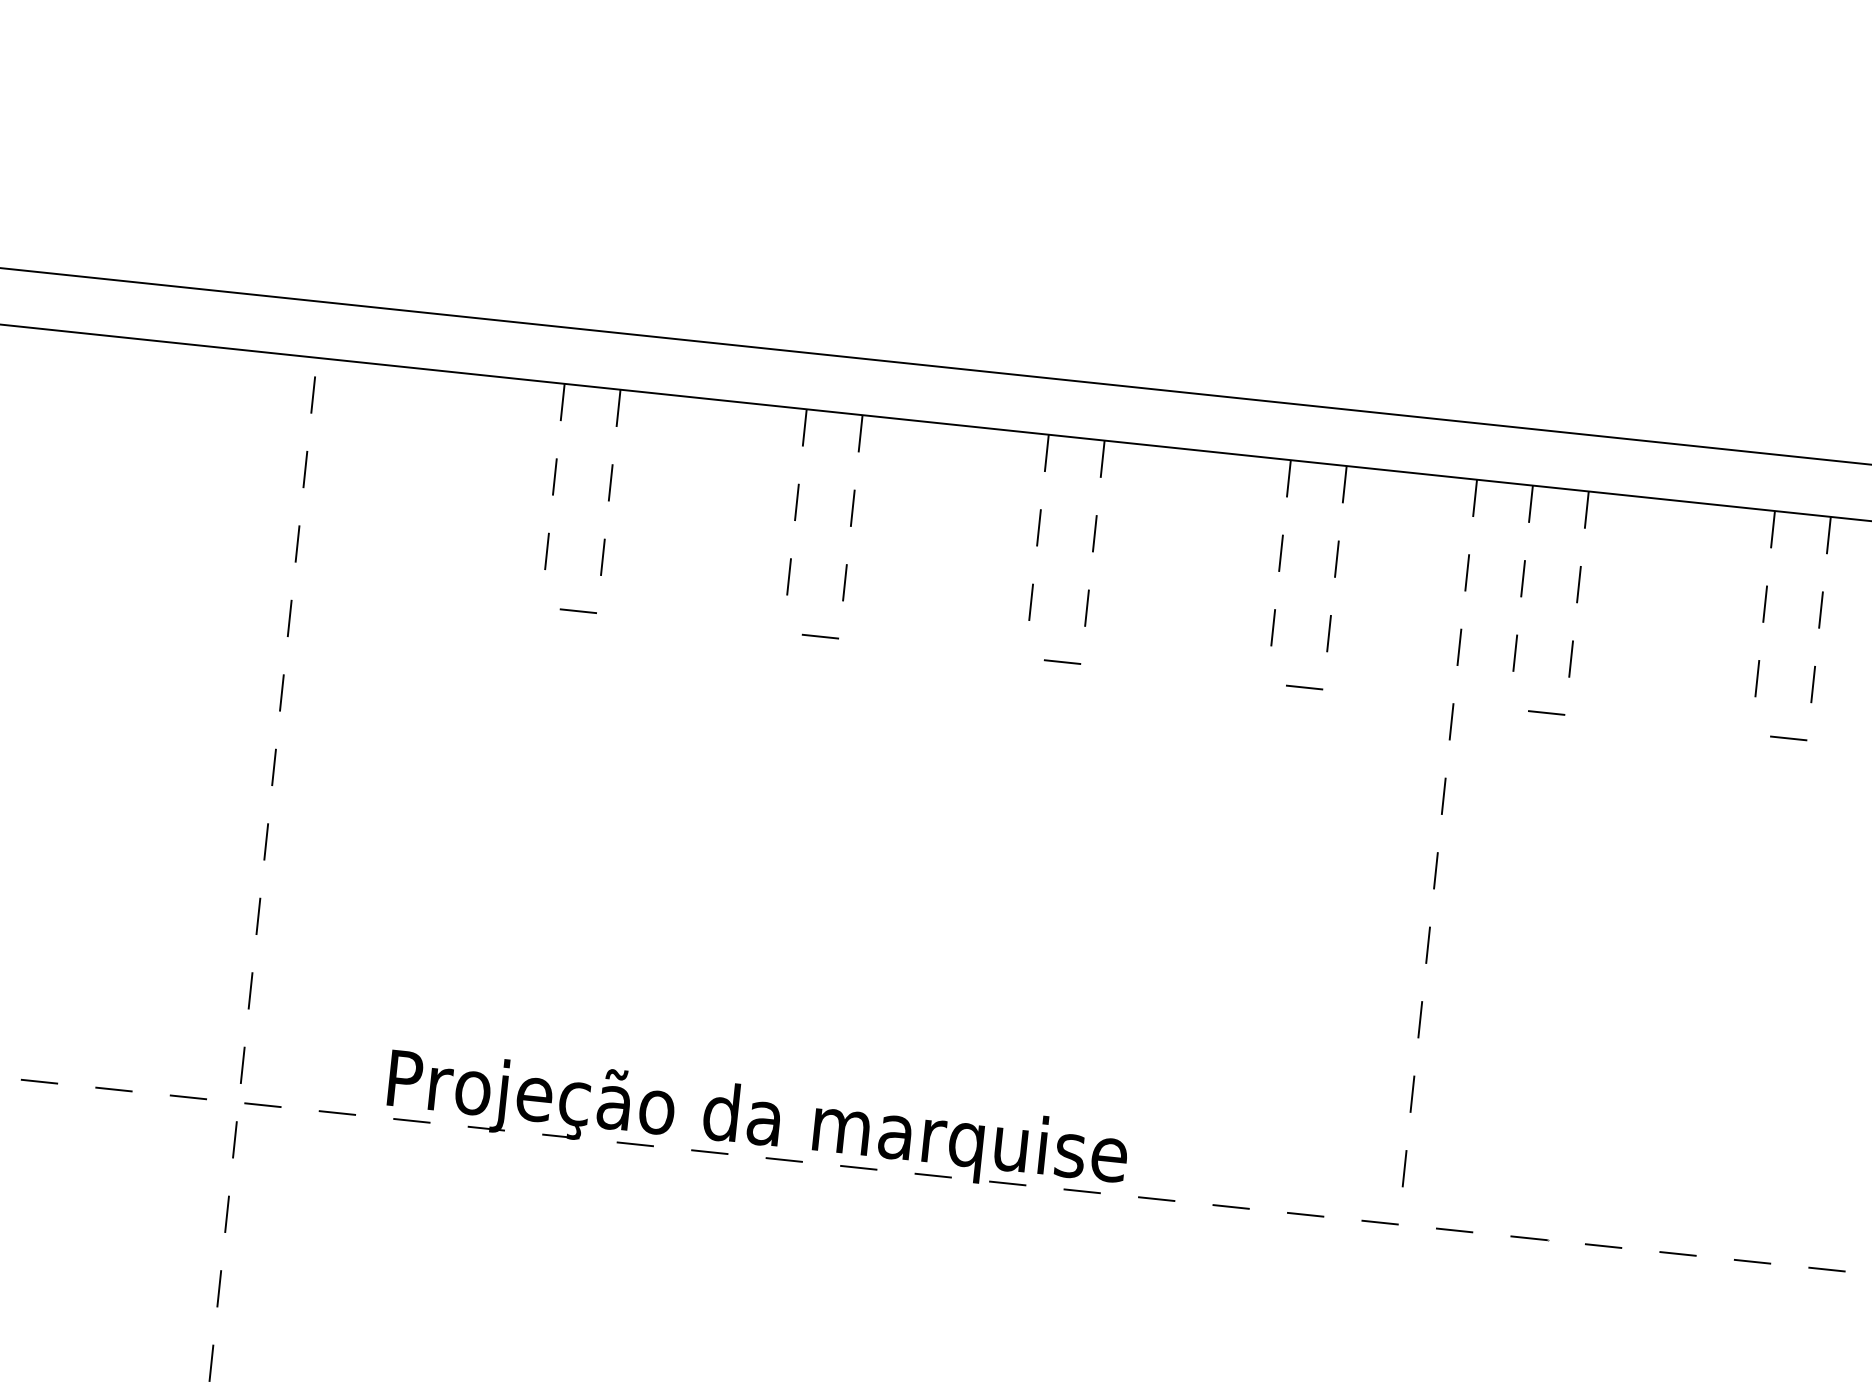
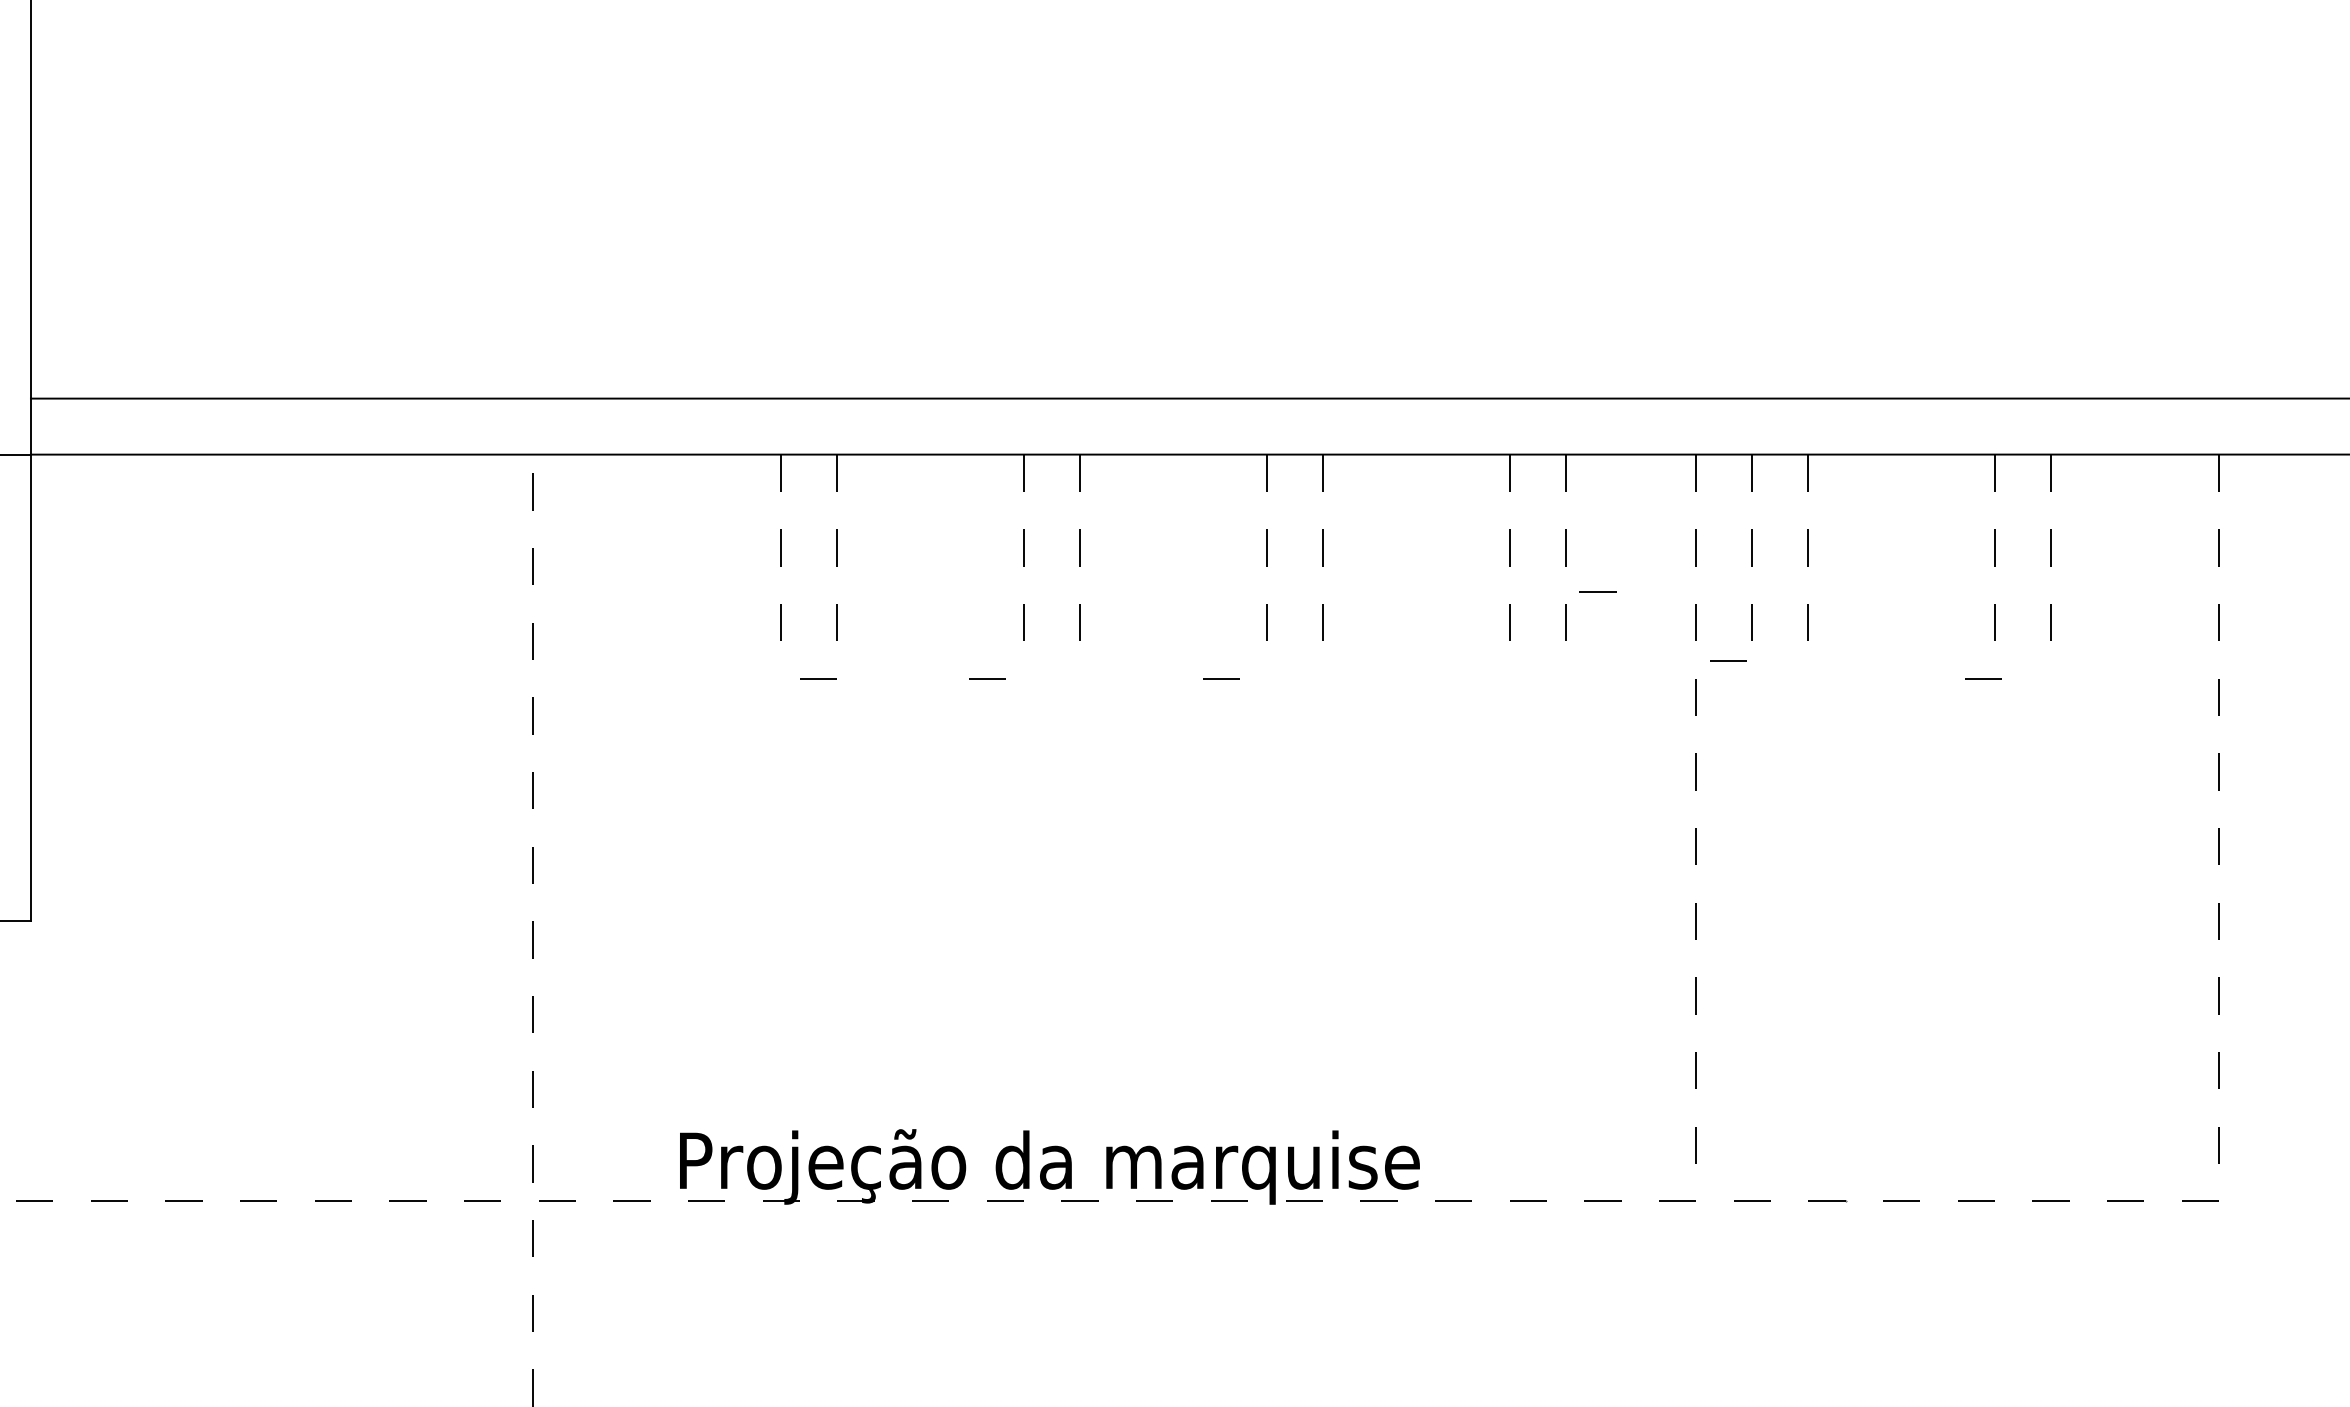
line: (820, 636) -> (987, 678), moved
line: (1062, 661) -> (1221, 678), moved
line: (1304, 687) -> (1597, 591), moved
line: (1546, 712) -> (1728, 660), moved
line: (1788, 738) -> (1983, 678), moved

